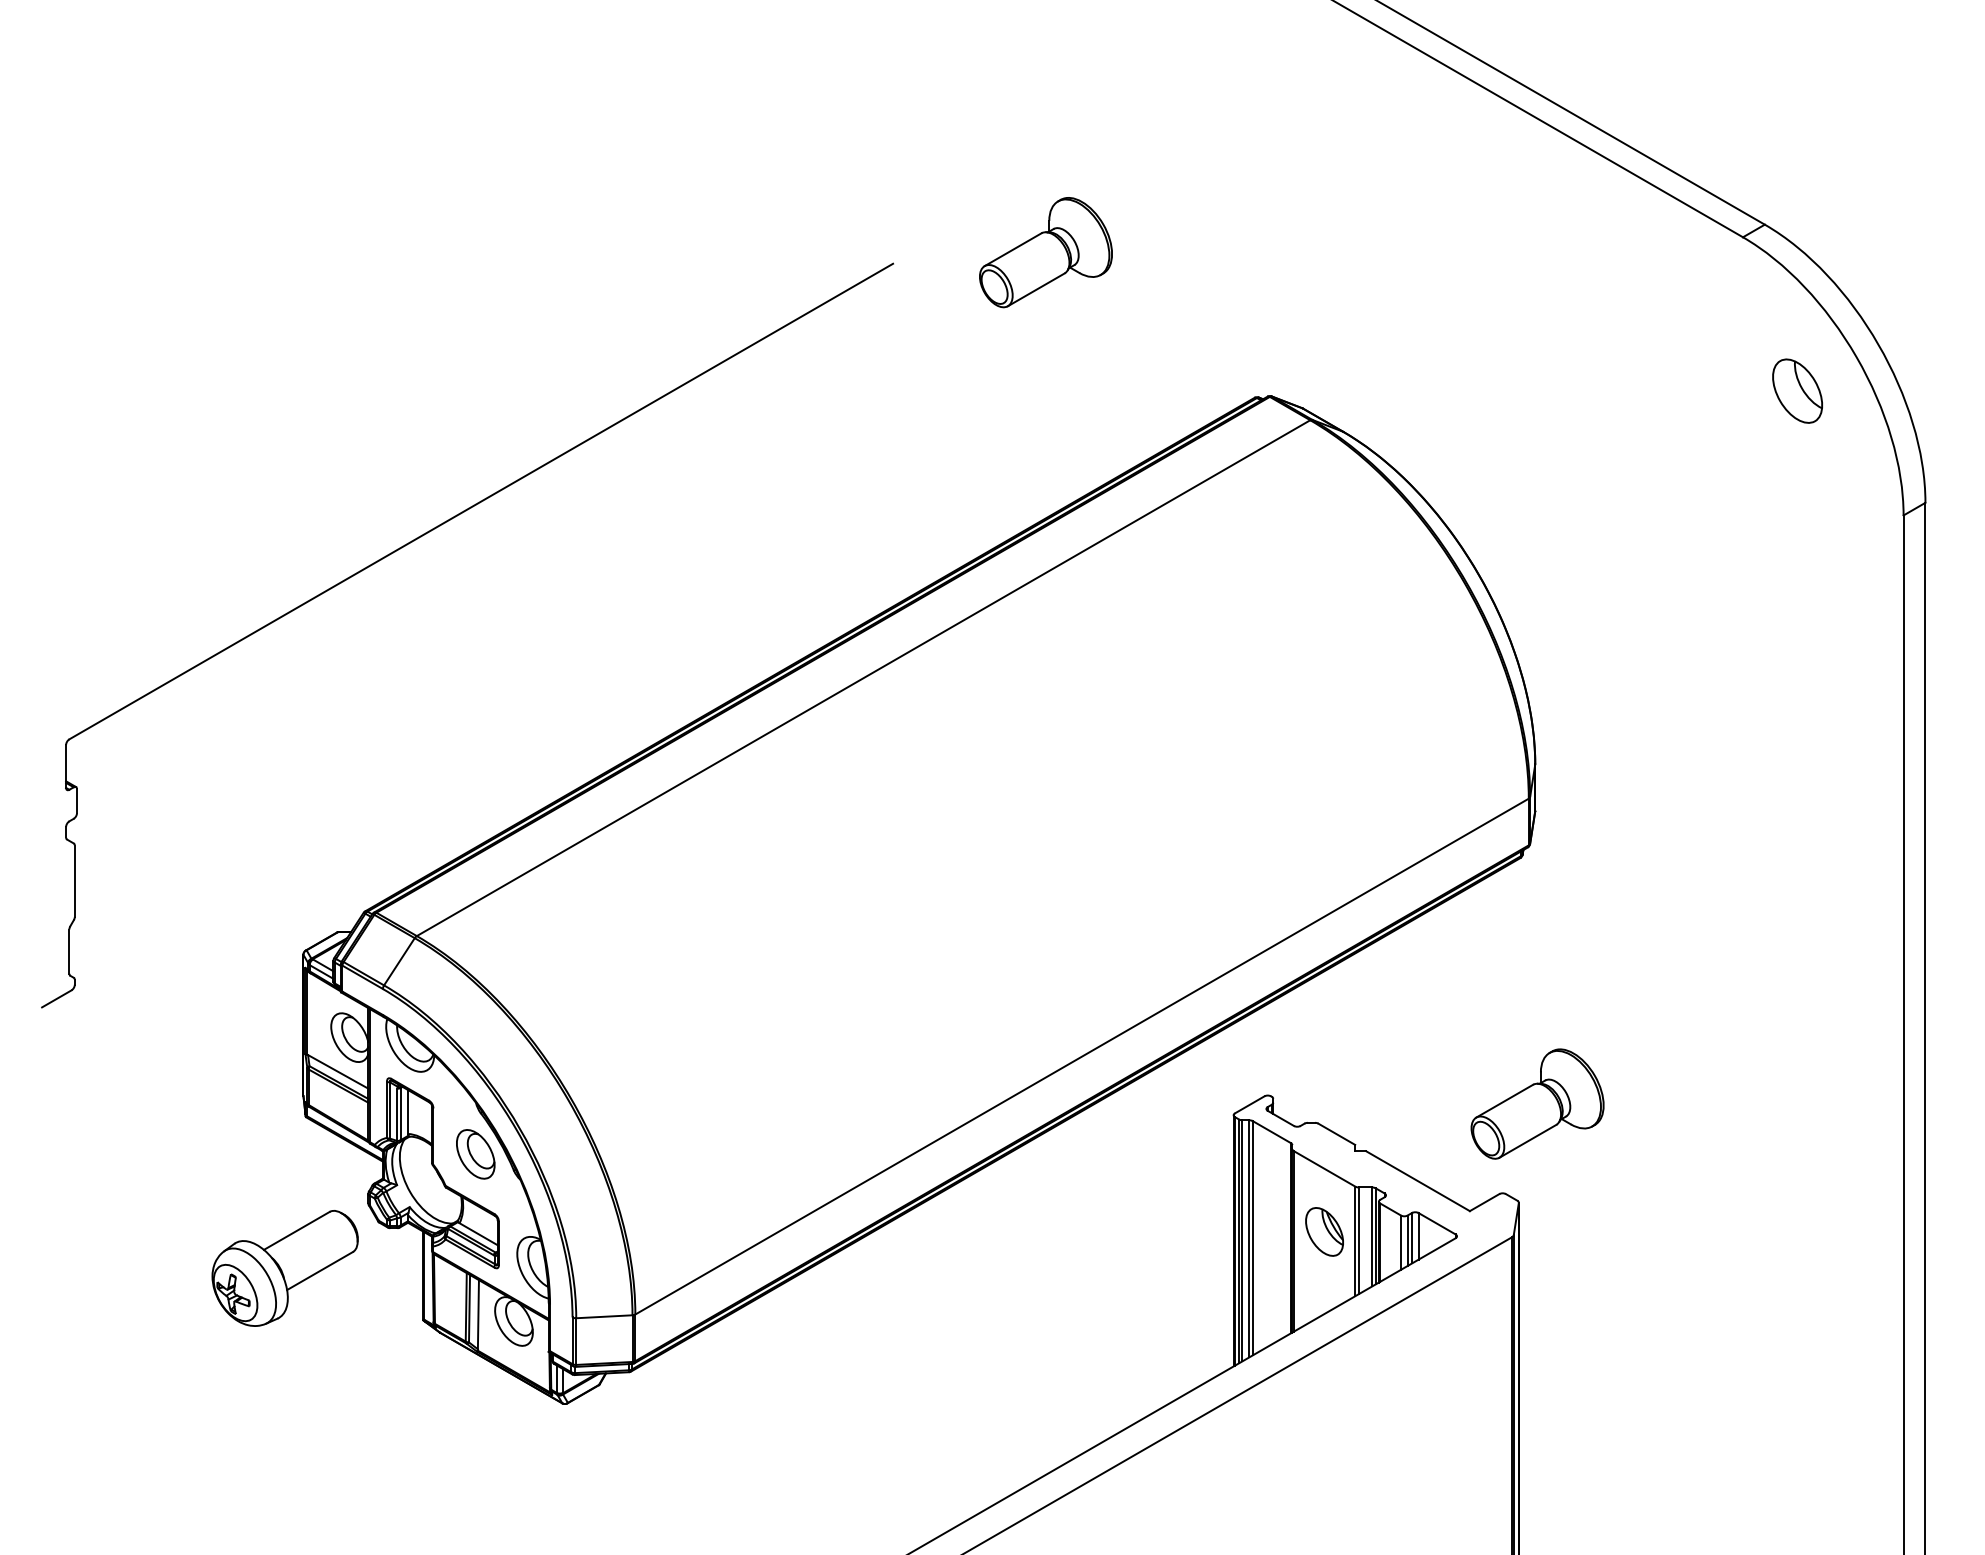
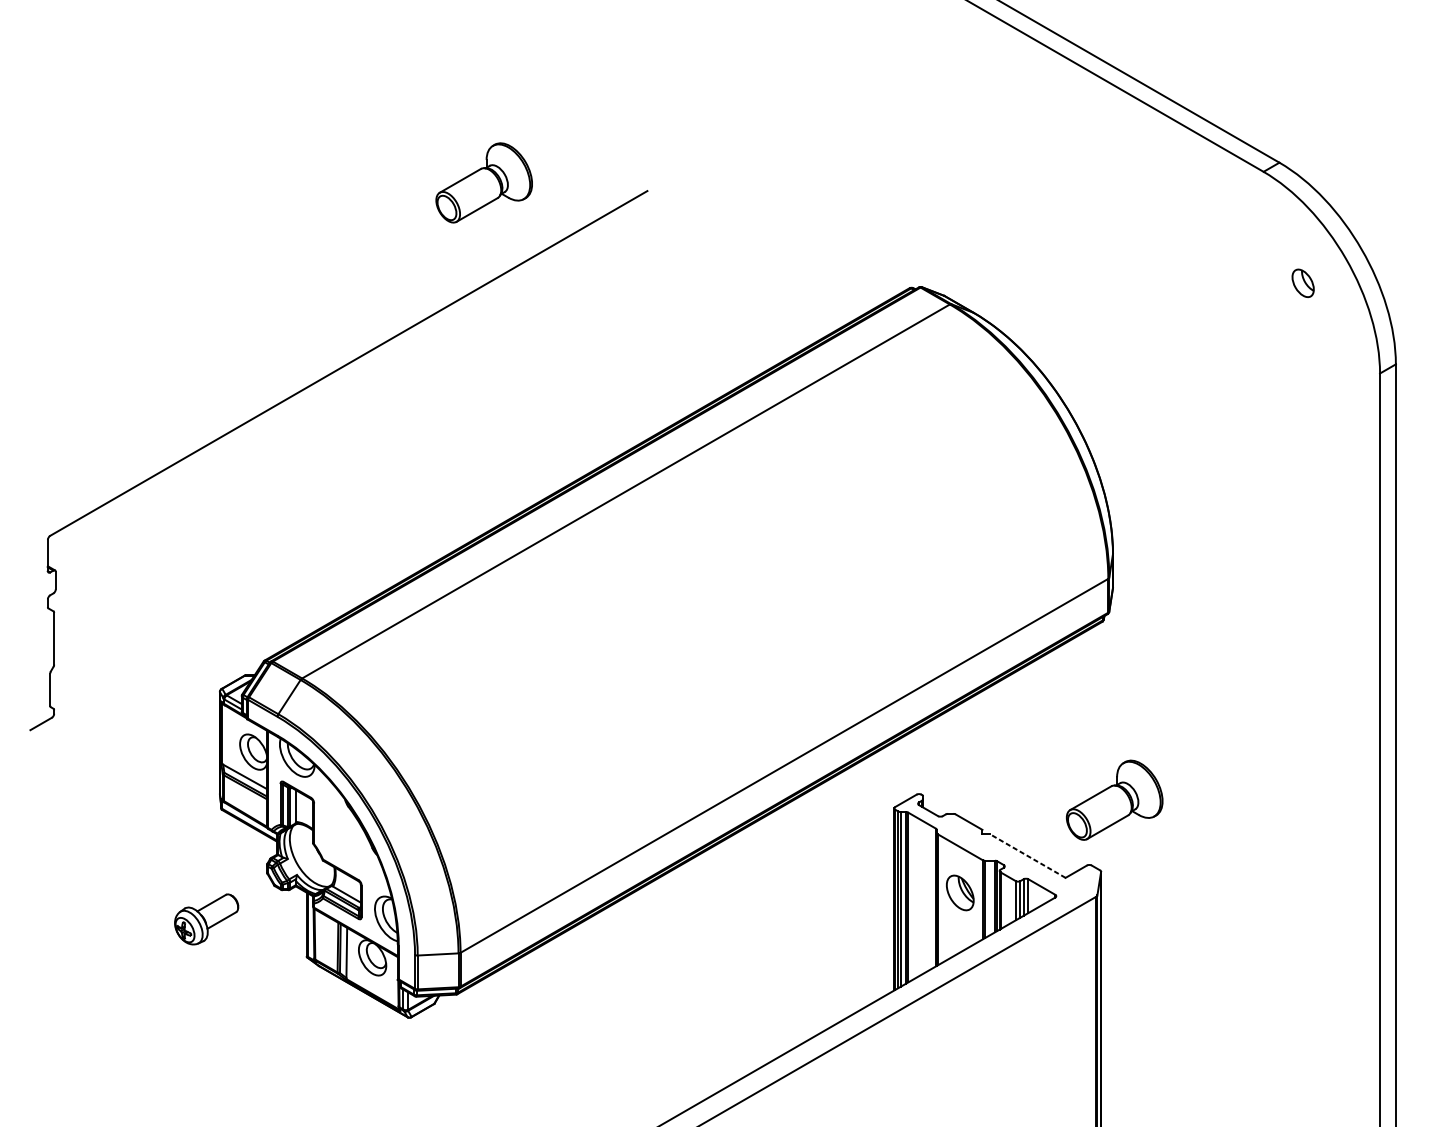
part: (1045, 252) -> (483, 182), moved
part: (1797, 390) -> (1303, 282), size x0.6
part: (475, 1154) -> (344, 836), removed
line: (1418, 1181) -> (1028, 856), solid -> dashed
part: (284, 1268) -> (206, 919), size x0.6

